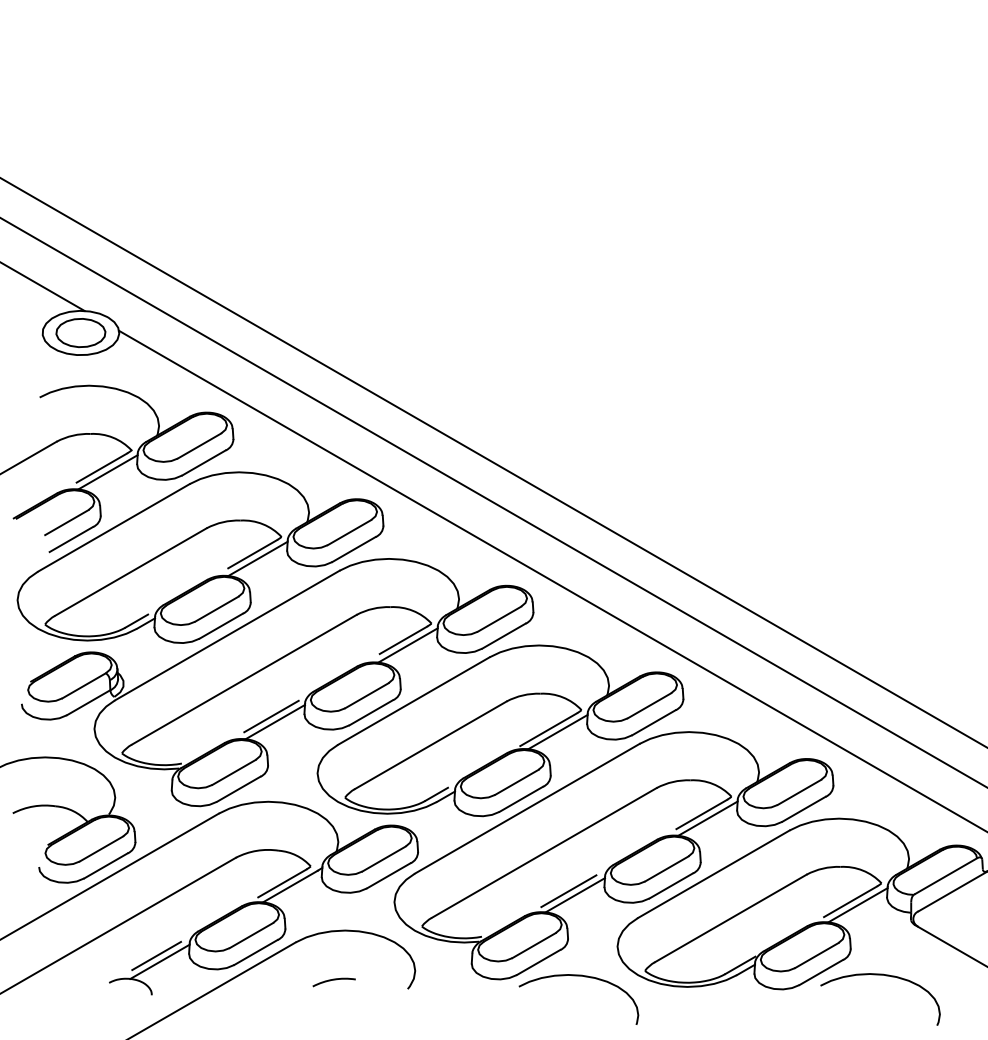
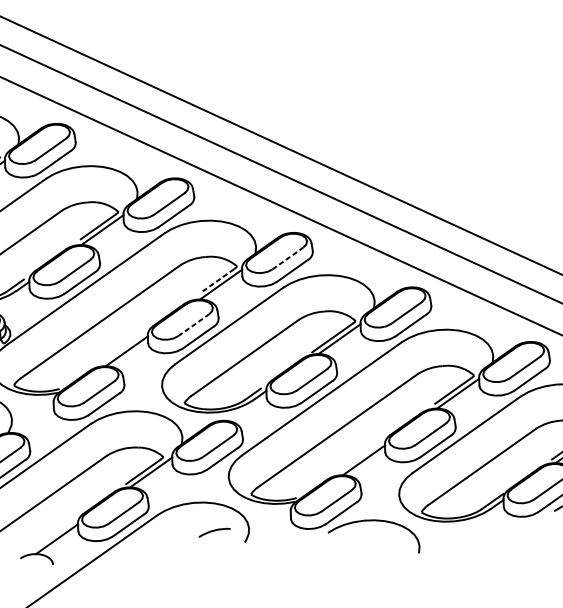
line: (499, 618) -> (287, 258), solid -> dashed
line: (403, 640) -> (217, 281), solid -> dashed
line: (367, 695) -> (194, 325), solid -> dashed
line: (271, 716) -> (123, 347), removed
line: (568, 891) -> (358, 458), removed
line: (156, 955) -> (53, 534), removed
arc: (333, 980) -> (214, 531), moved

